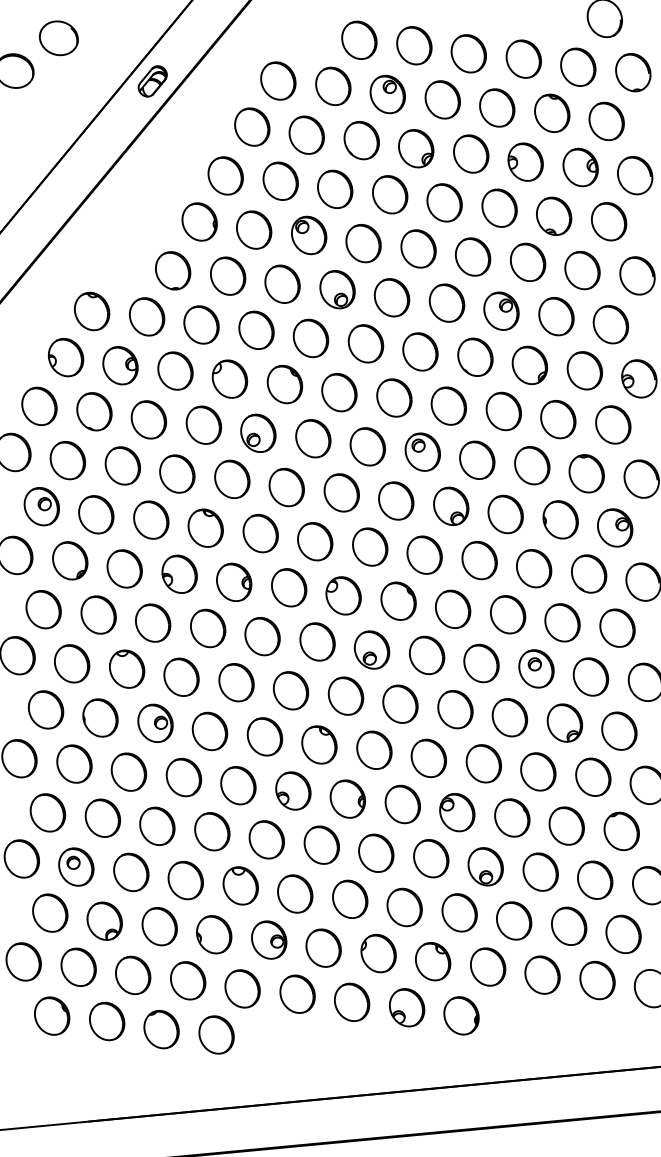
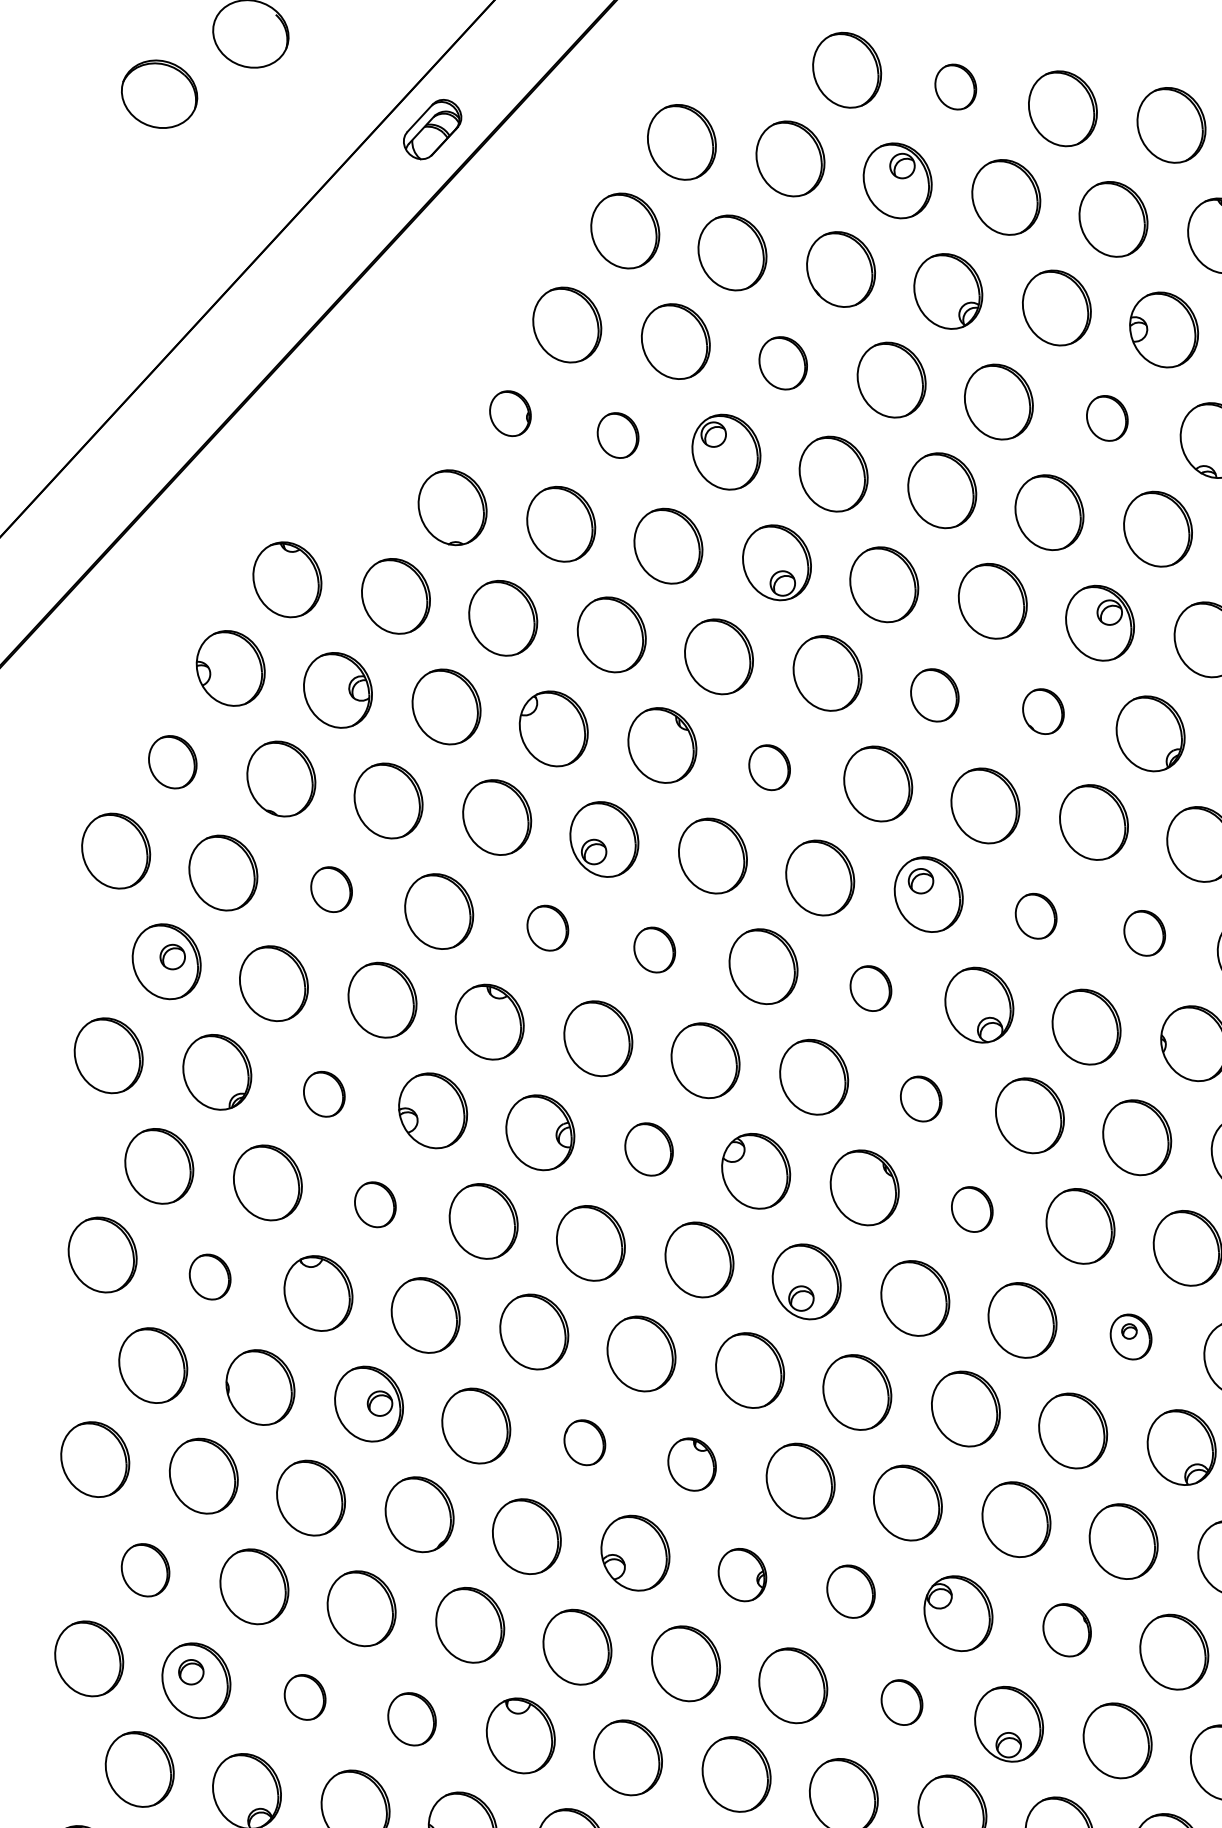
part: (414, 45) -> (955, 86), size x0.6
part: (335, 188) -> (783, 361), size x0.7
part: (499, 207) -> (1107, 417), size x0.6
part: (199, 221) -> (510, 412), size x0.6
part: (254, 229) -> (618, 434), size x0.6
part: (420, 351) -> (934, 694), size x0.7
part: (475, 356) -> (1043, 710), size x0.6
part: (339, 392) -> (769, 767), size x0.6
part: (39, 405) -> (172, 760), size x0.7
part: (477, 459) -> (1036, 914), size x0.6
part: (122, 465) -> (331, 888), size x0.6
part: (532, 465) -> (1145, 932), size x0.6
part: (232, 479) -> (548, 928), size x0.6
part: (286, 487) -> (654, 949), size x0.6
part: (396, 500) -> (871, 987), size x0.6
part: (424, 554) -> (921, 1097), size x0.6
part: (124, 568) -> (324, 1093), size x0.6
part: (289, 587) -> (649, 1148), size x0.7
part: (453, 608) -> (972, 1208), size x0.6
part: (153, 622) -> (375, 1203), size x0.6
part: (72, 663) -> (210, 1276), size x0.6
part: (536, 668) -> (1131, 1336), size x0.6
part: (264, 736) -> (583, 1441), size x0.6
part: (319, 744) -> (692, 1463), size x0.7
part: (347, 798) -> (742, 1573), size x0.7
part: (402, 804) -> (850, 1591), size x0.7
part: (47, 812) -> (145, 1569), size x0.7
part: (512, 817) -> (1067, 1629), size x0.7
part: (431, 858) -> (902, 1701), size x0.6
part: (131, 872) -> (305, 1697), size x0.6
part: (185, 880) -> (411, 1719), size x0.7

